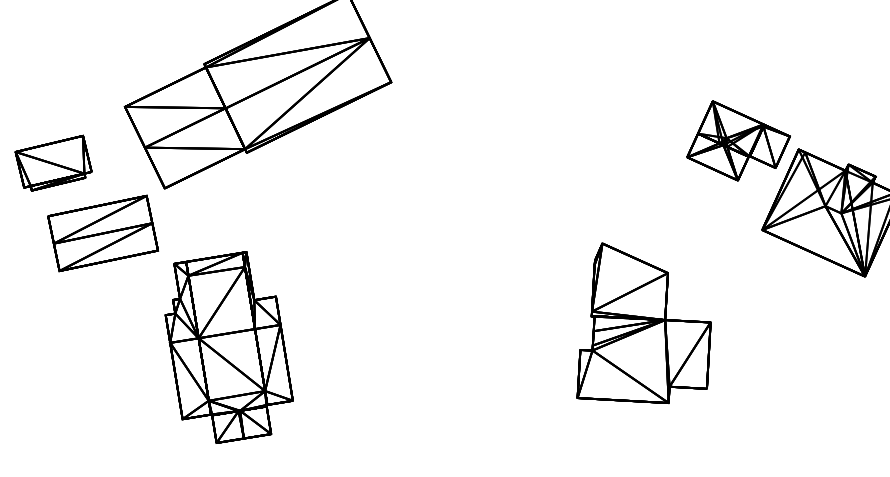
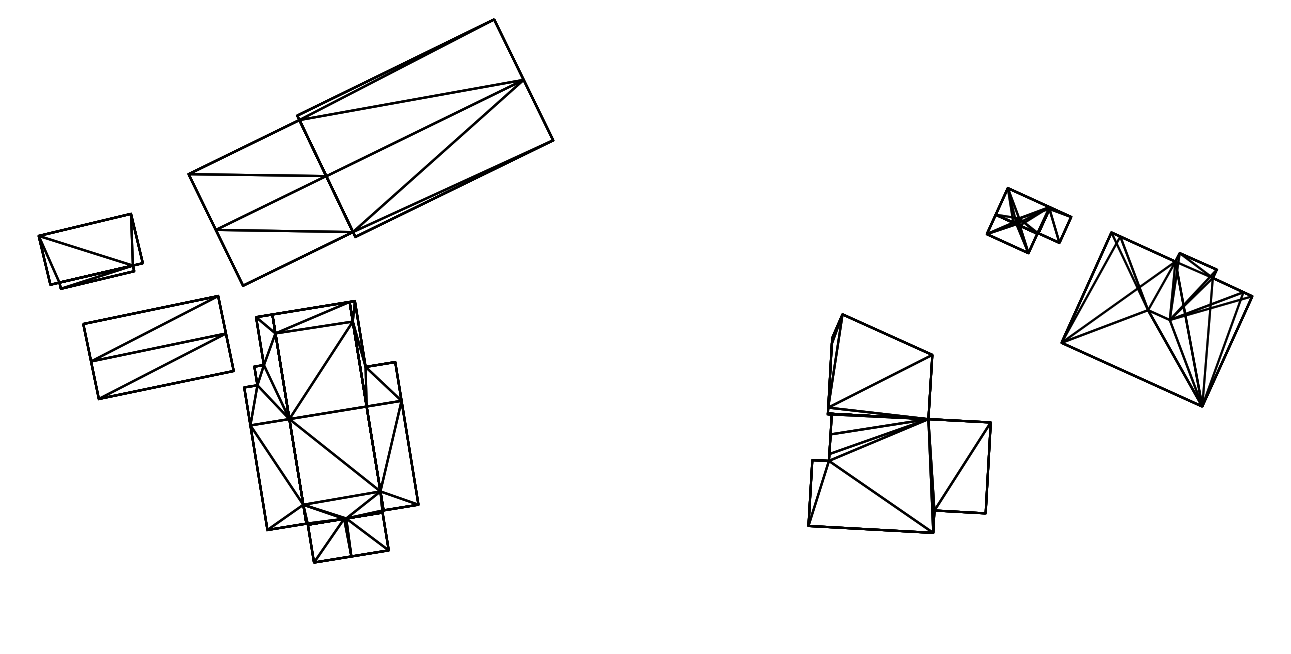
part: (738, 140) -> (1028, 220), size x0.6
part: (644, 323) -> (899, 423), moved
part: (229, 347) -> (331, 431), moved

